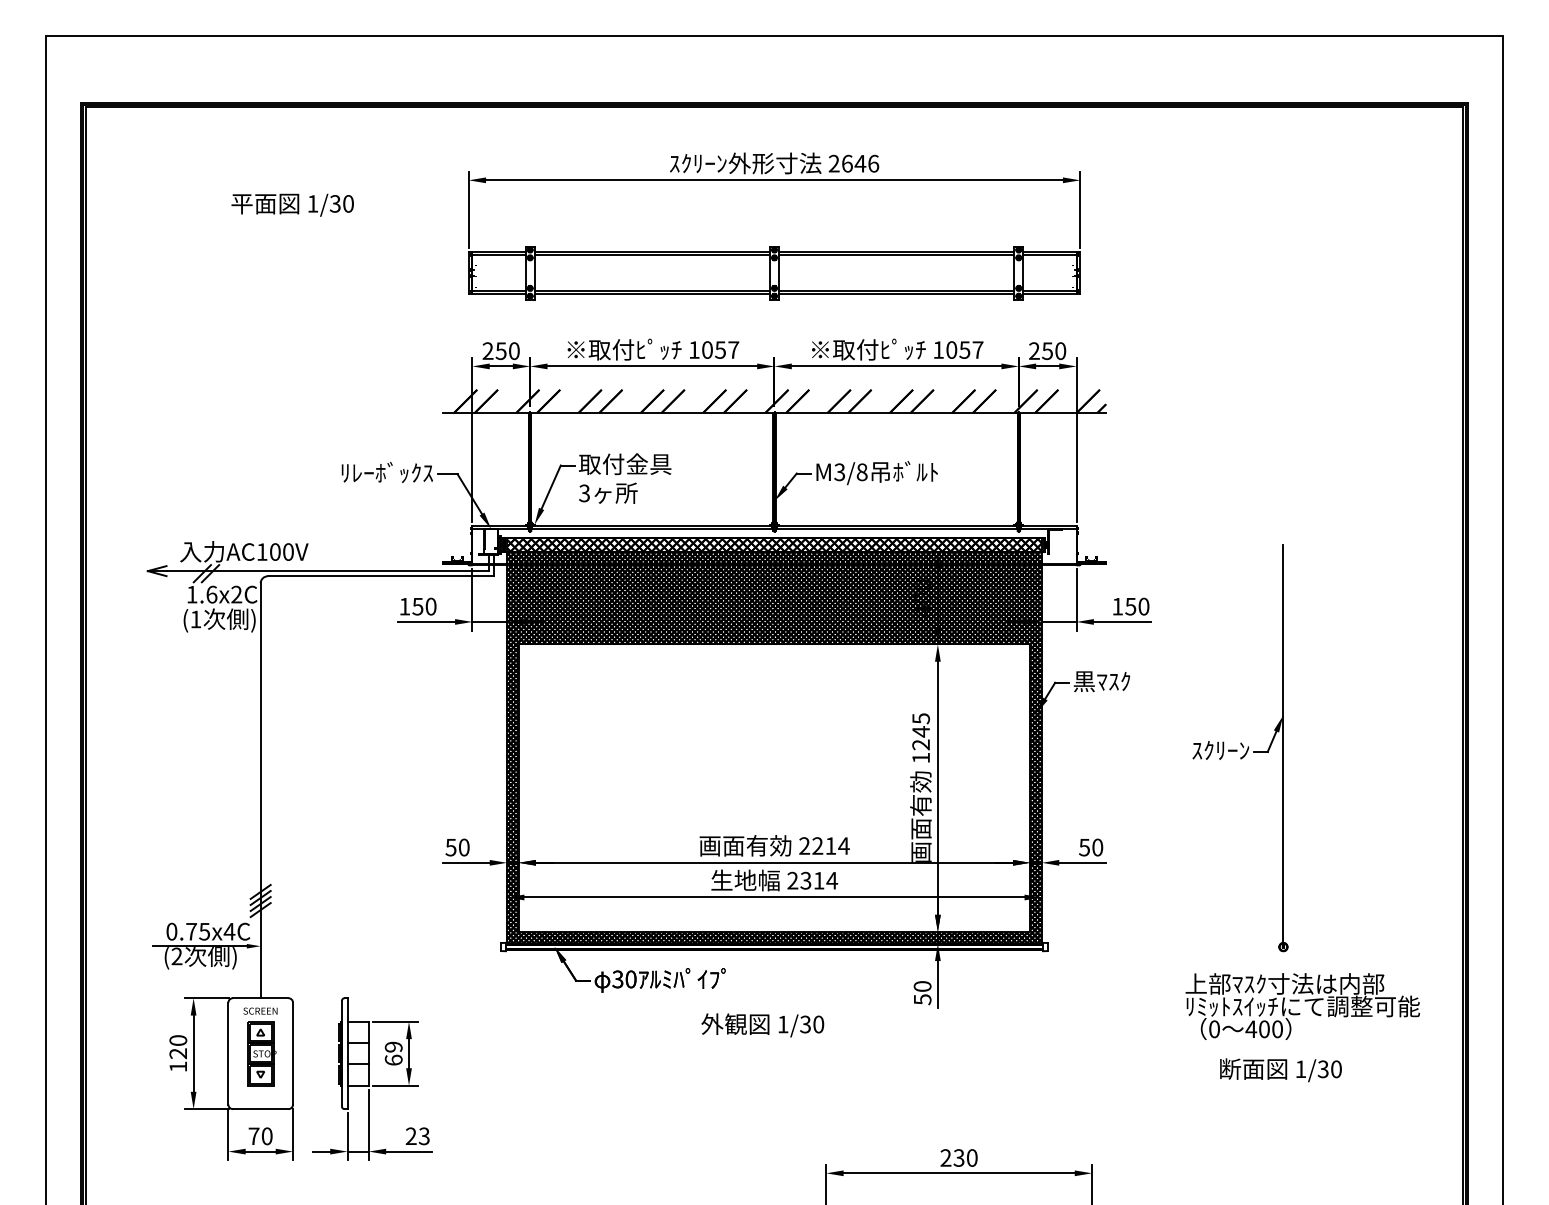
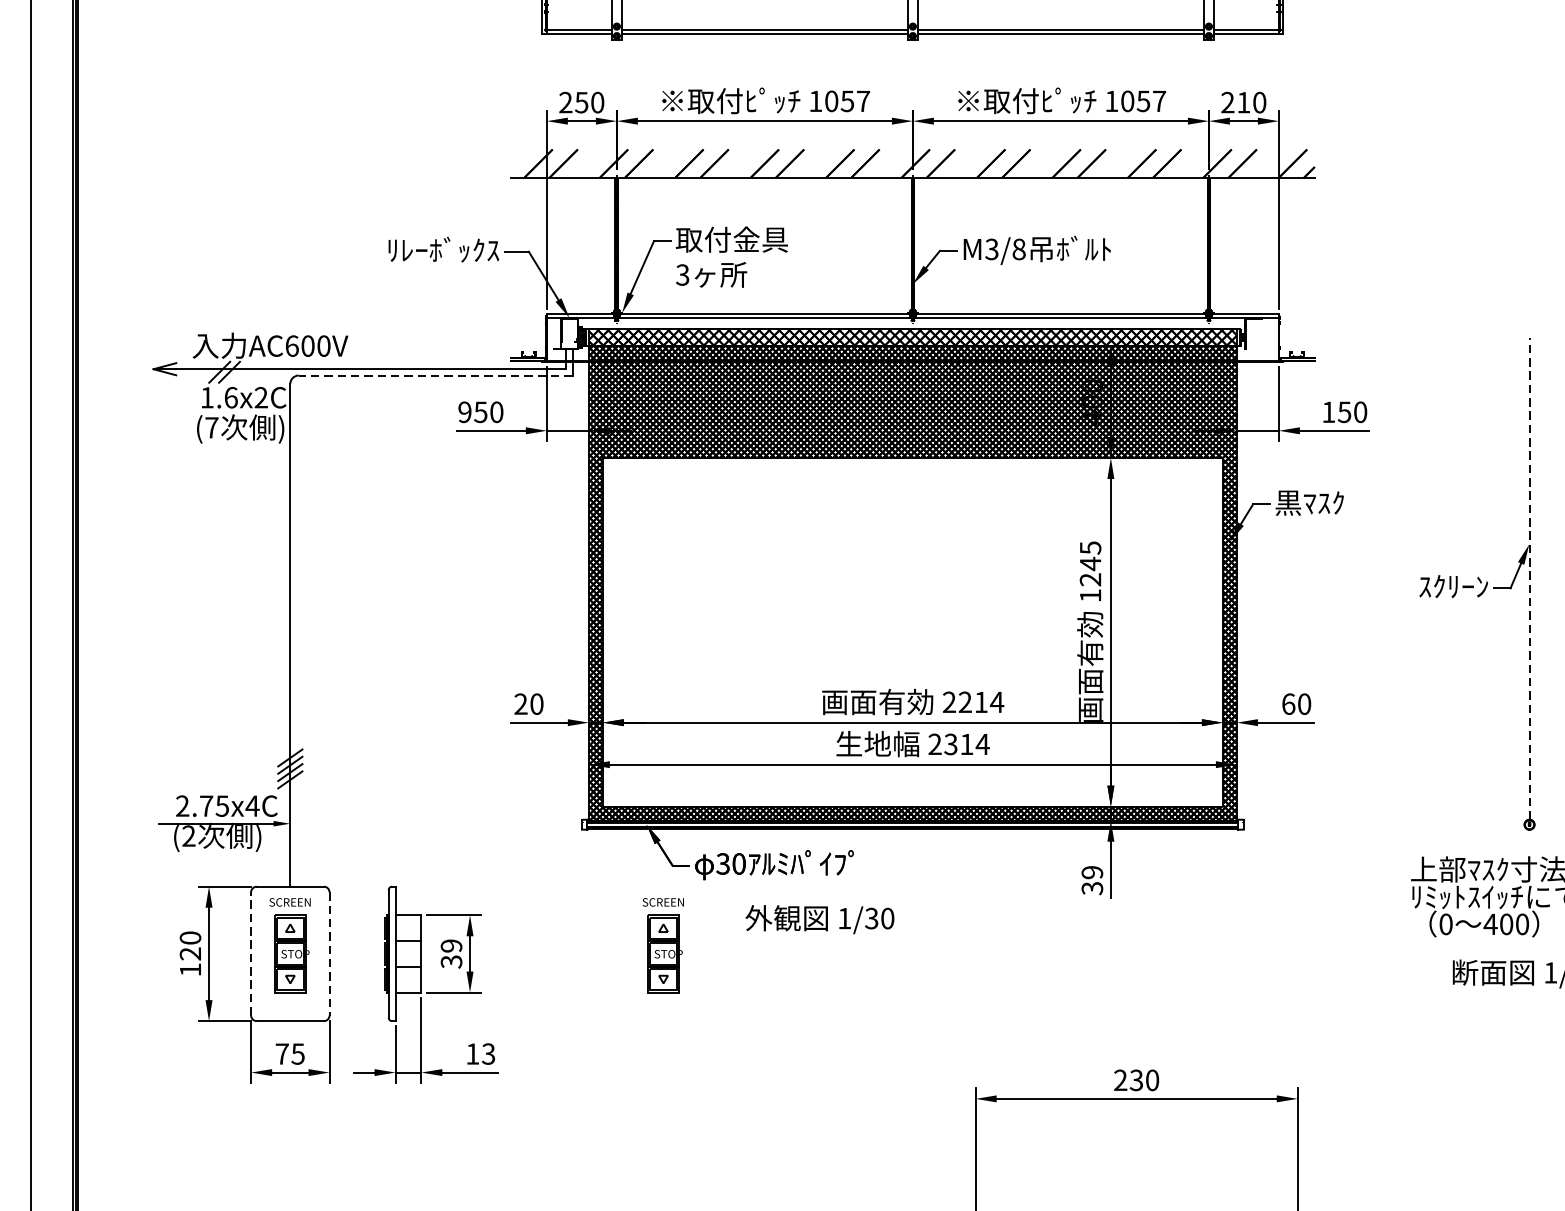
text: (1047, 351) -> (1243, 103), 250 -> 210
text: (262, 551) -> (292, 345), AC100V -> AC600V
line: (380, 576) -> (435, 375), solid -> dashed
text: (404, 606) -> (464, 412), 150 -> 950
text: (195, 619) -> (211, 427), (1 -> (7
line: (1283, 743) -> (1529, 578), solid -> dashed
text: (450, 847) -> (520, 704), 50 -> 20
text: (1084, 847) -> (1288, 704), 50 -> 60
text: (171, 931) -> (182, 805), 0.75x4C -> 2.75x4C
text: (922, 992) -> (1092, 879), 50 -> 39
text: (762, 1025) -> (819, 919), moved
part: (568, 1046) -> (663, 945), added
line: (228, 1053) -> (251, 953), solid -> dashed
line: (293, 1053) -> (330, 953), solid -> dashed
text: (393, 1059) -> (451, 960), 69 -> 39
text: (410, 1135) -> (471, 1053), 23 -> 13
text: (266, 1136) -> (297, 1054), 70 -> 75

